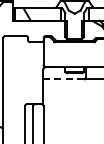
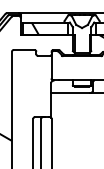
line: (62, 79) -> (70, 92), dashed -> solid

